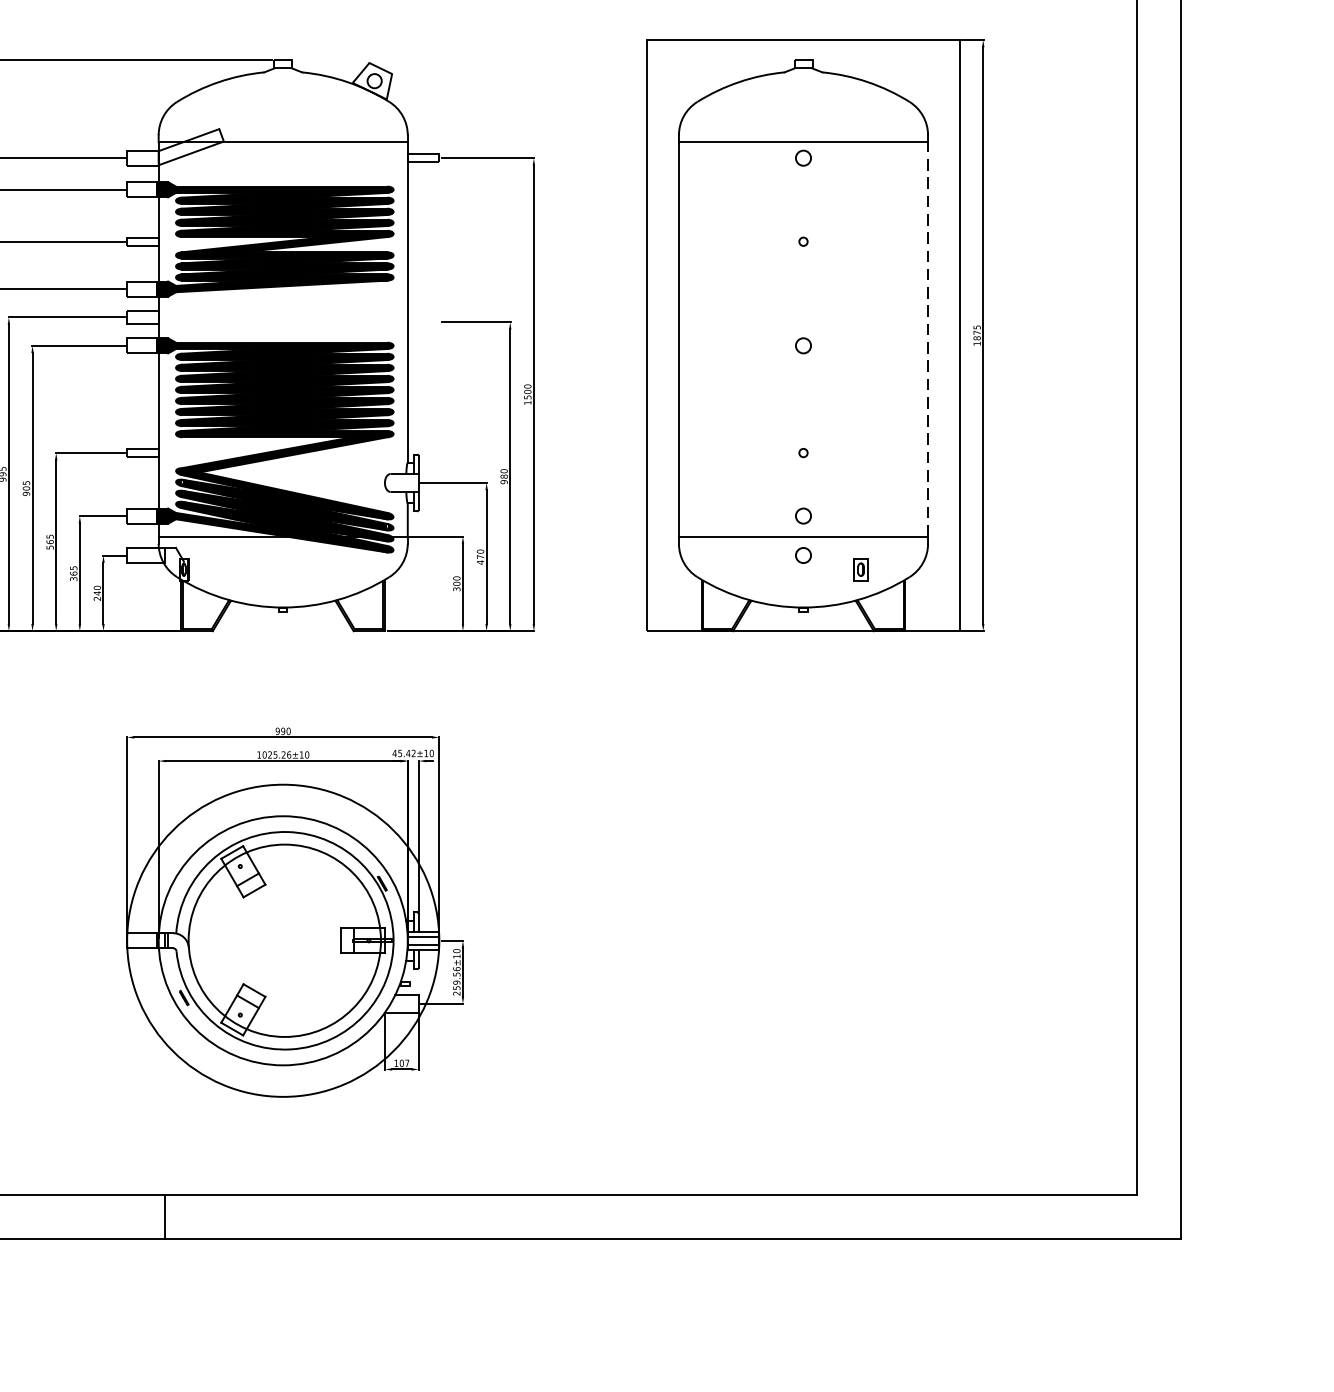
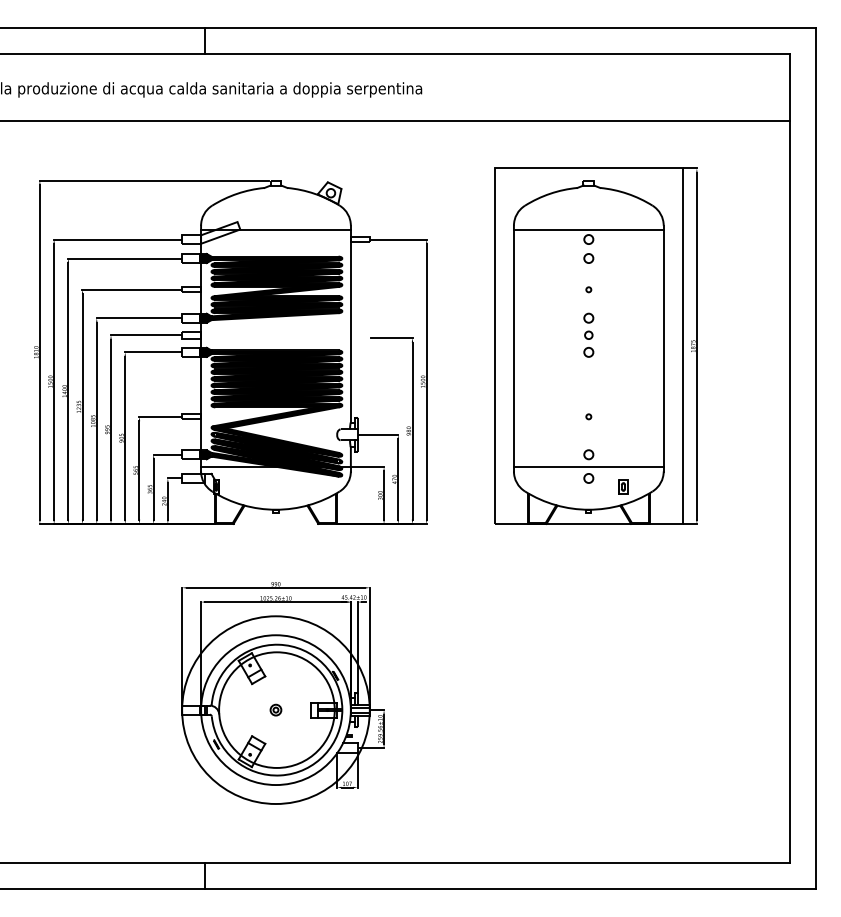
circle: (802, 189) -> (588, 258), added
part: (802, 301) -> (588, 325), added
line: (927, 339) -> (663, 348), dashed -> solid
part: (282, 939) -> (275, 709), added

